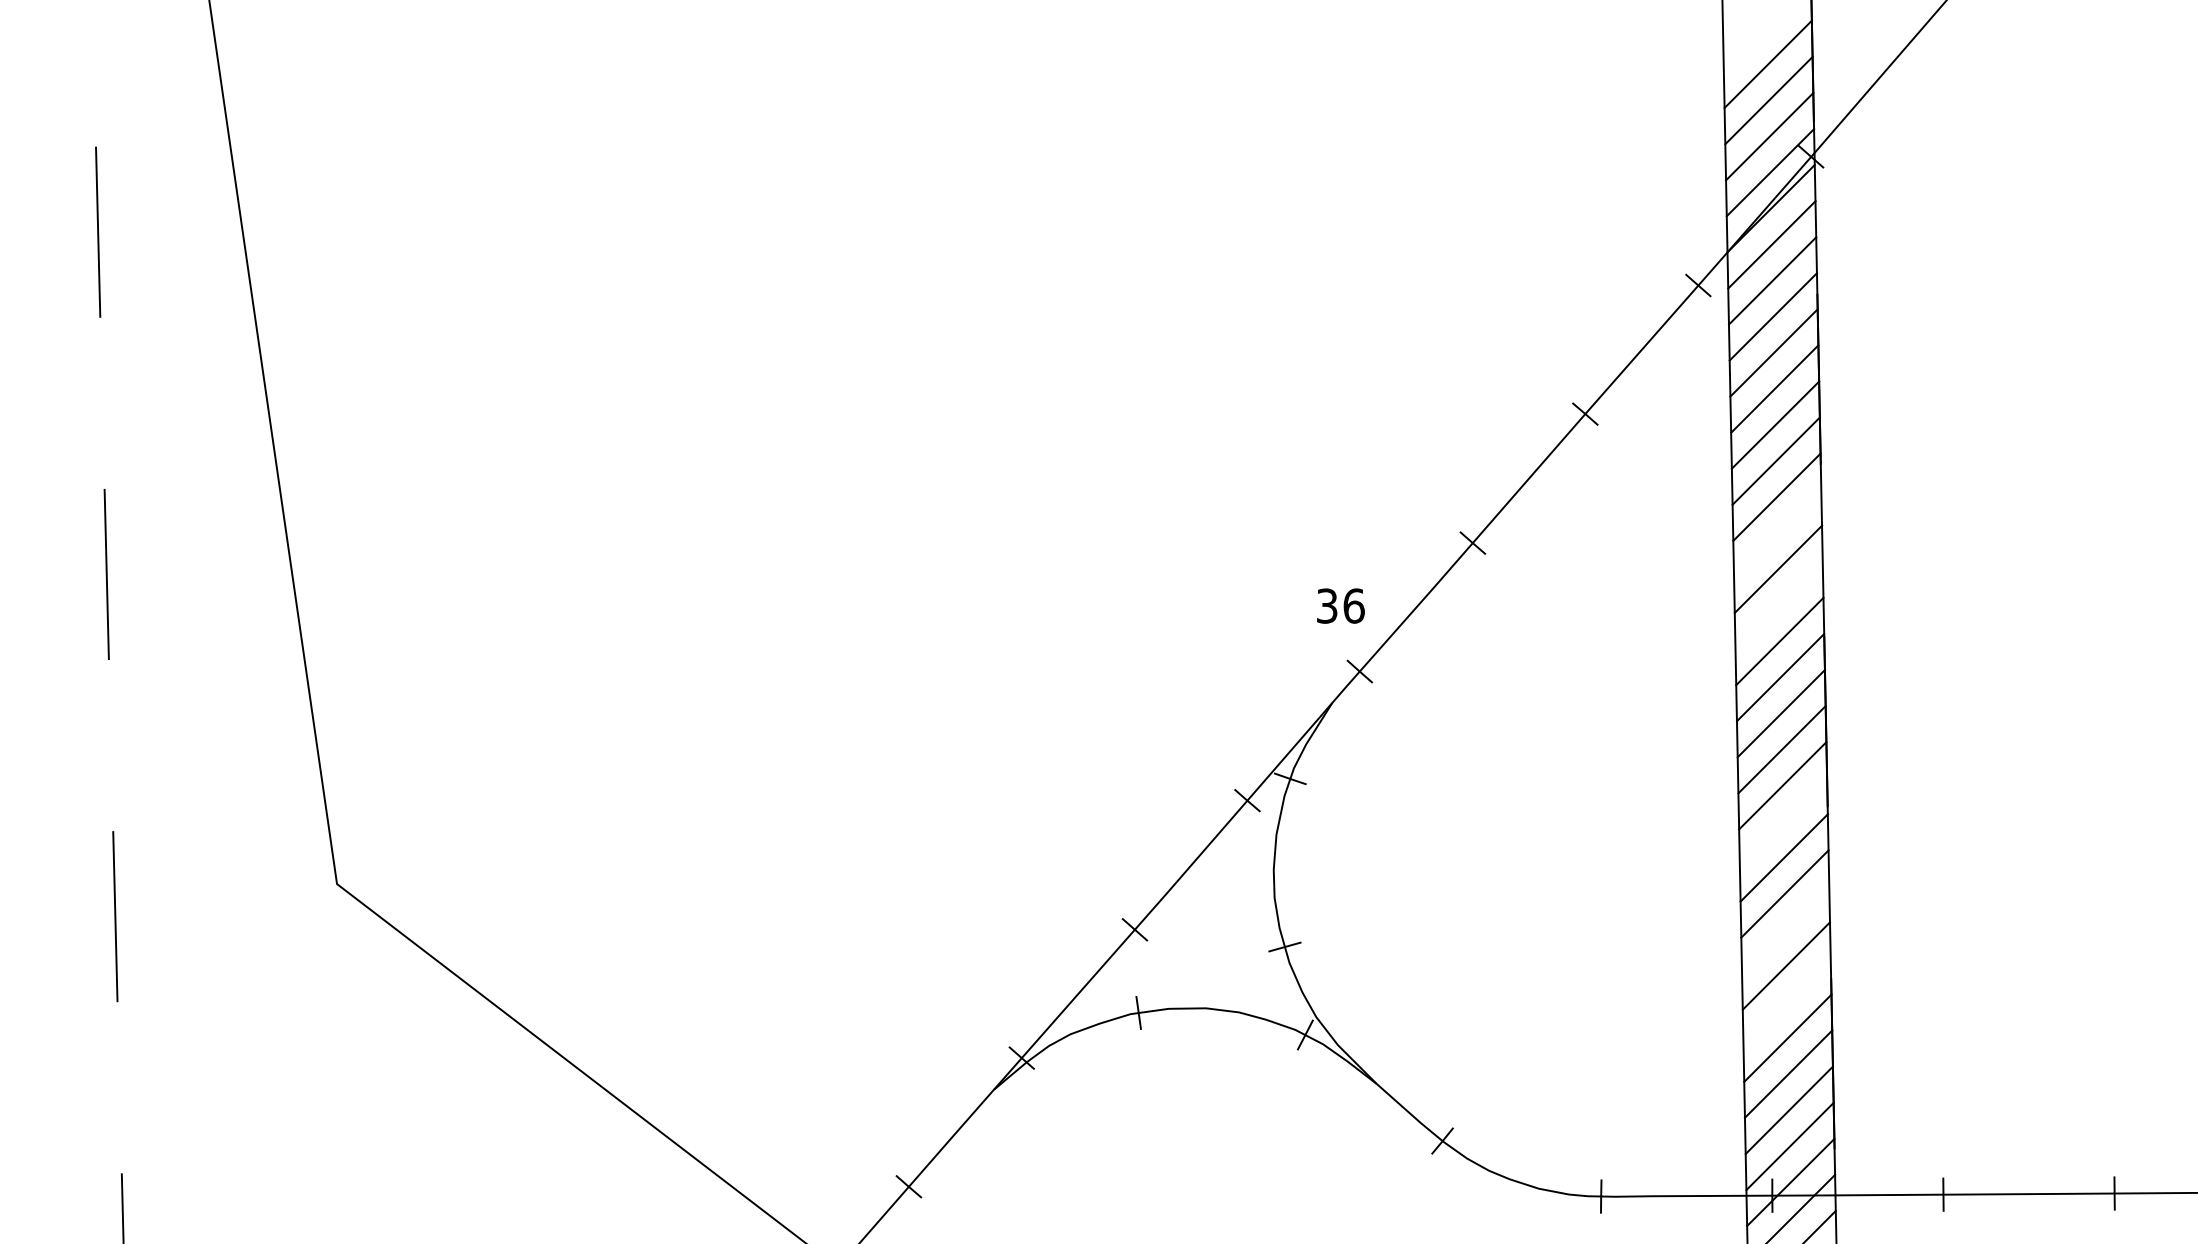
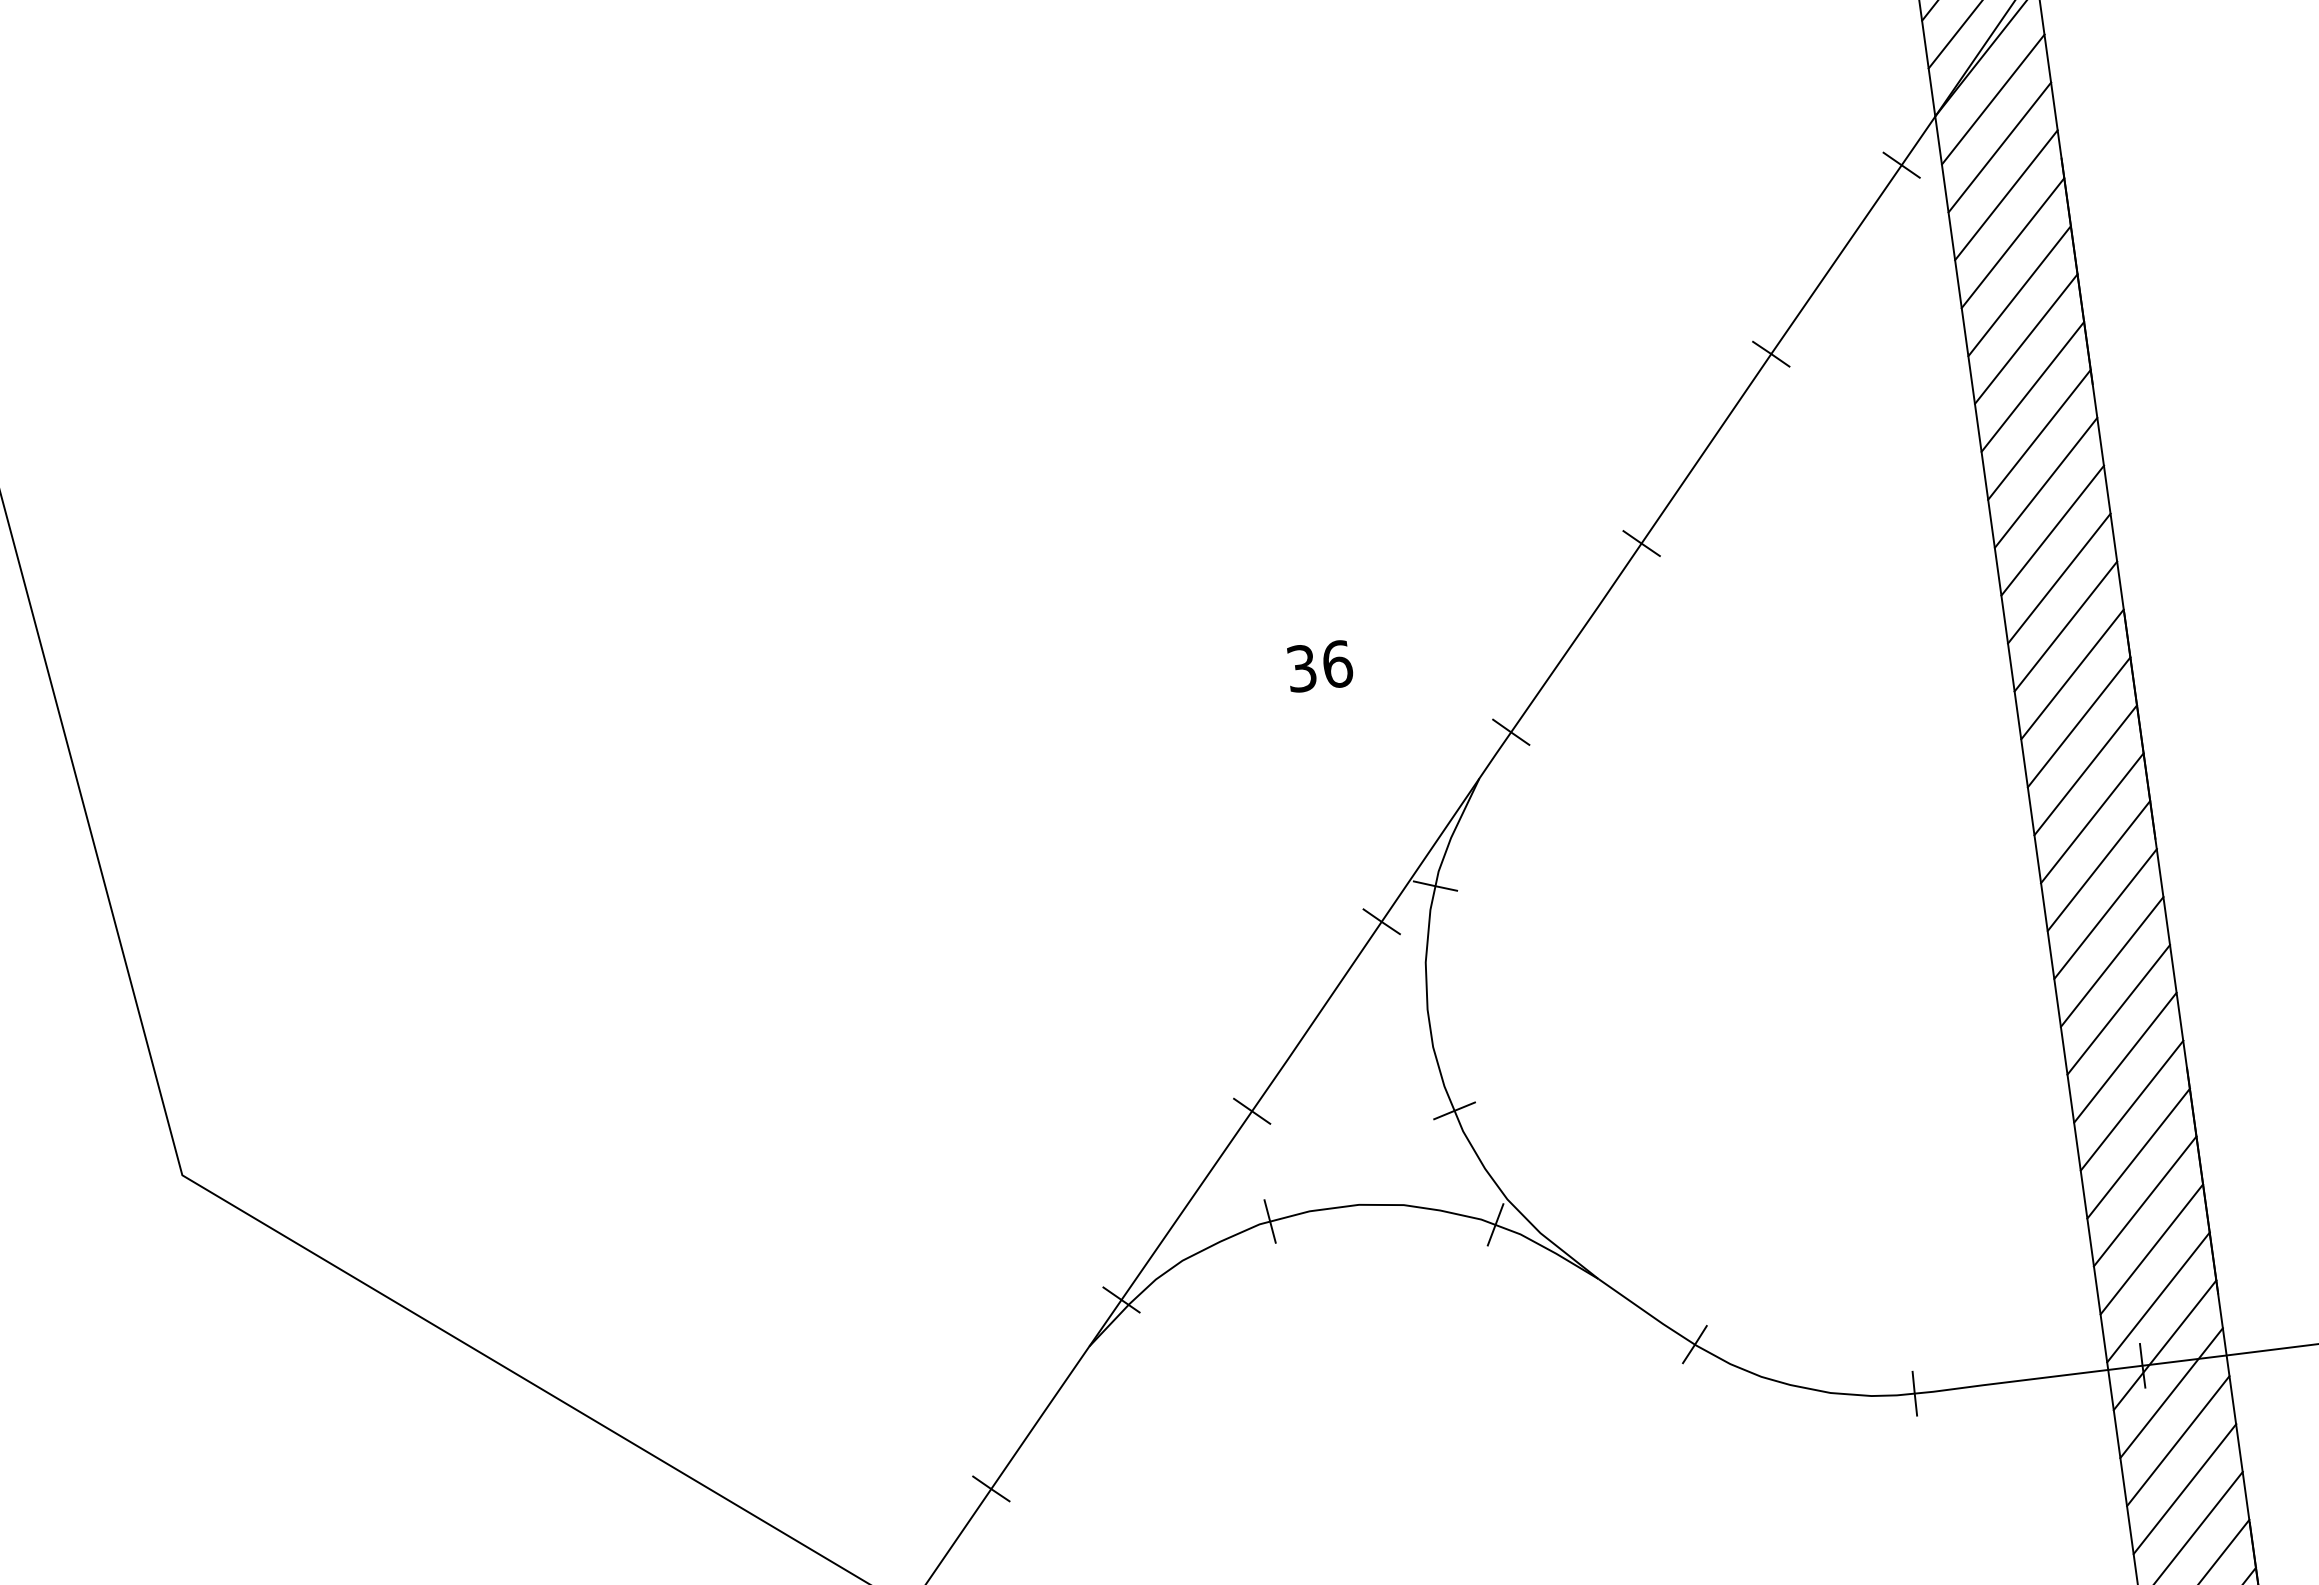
line: (1777, 533) -> (2045, 483), added
text: (1340, 605) -> (1319, 665), moved
line: (1778, 605) -> (2058, 578), added
line: (1783, 821) -> (2098, 865), added
line: (1785, 929) -> (2118, 1009), added
line: (1786, 1001) -> (2131, 1104), added

